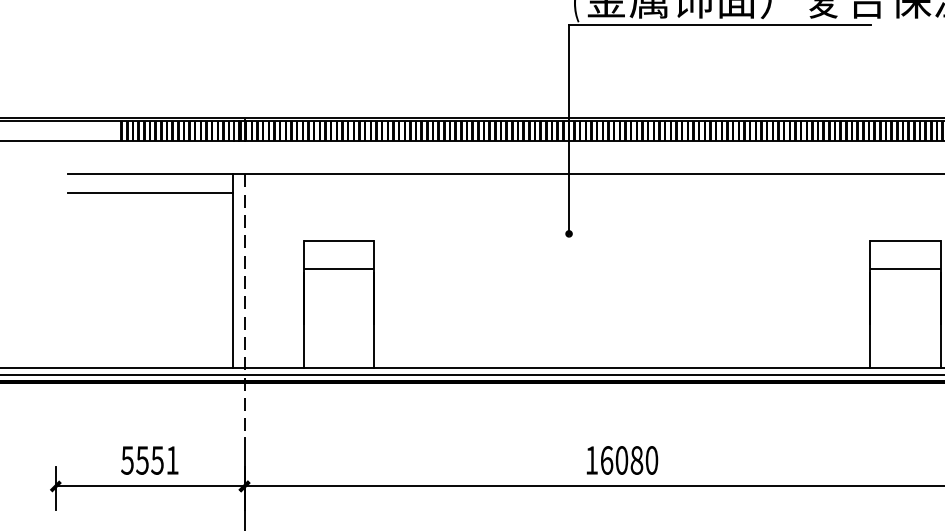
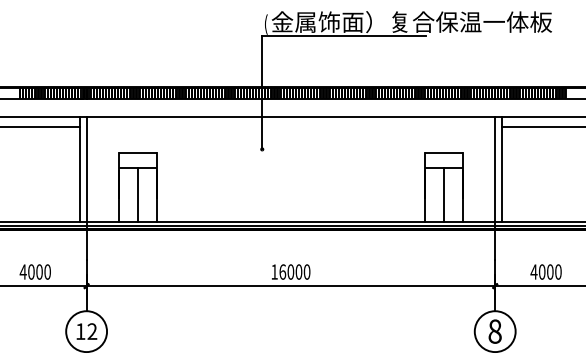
line: (244, 307) -> (86, 189), dashed -> solid
line: (338, 317) -> (137, 194), added
line: (905, 317) -> (444, 194), added
text: (148, 459) -> (34, 271), 5551 -> 4000
text: (636, 459) -> (298, 271), 16080 -> 16000

